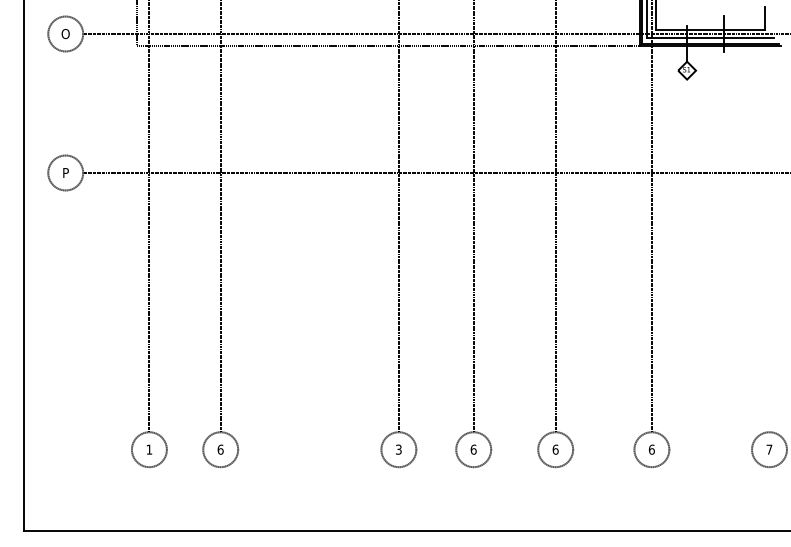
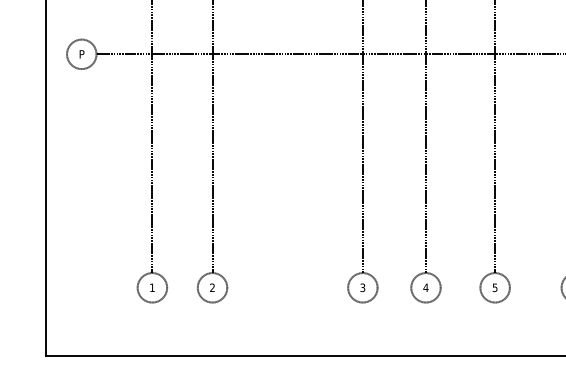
text: (220, 449) -> (212, 287), 6 -> 2
text: (473, 449) -> (425, 287), 6 -> 4
text: (555, 449) -> (495, 287), 6 -> 5

